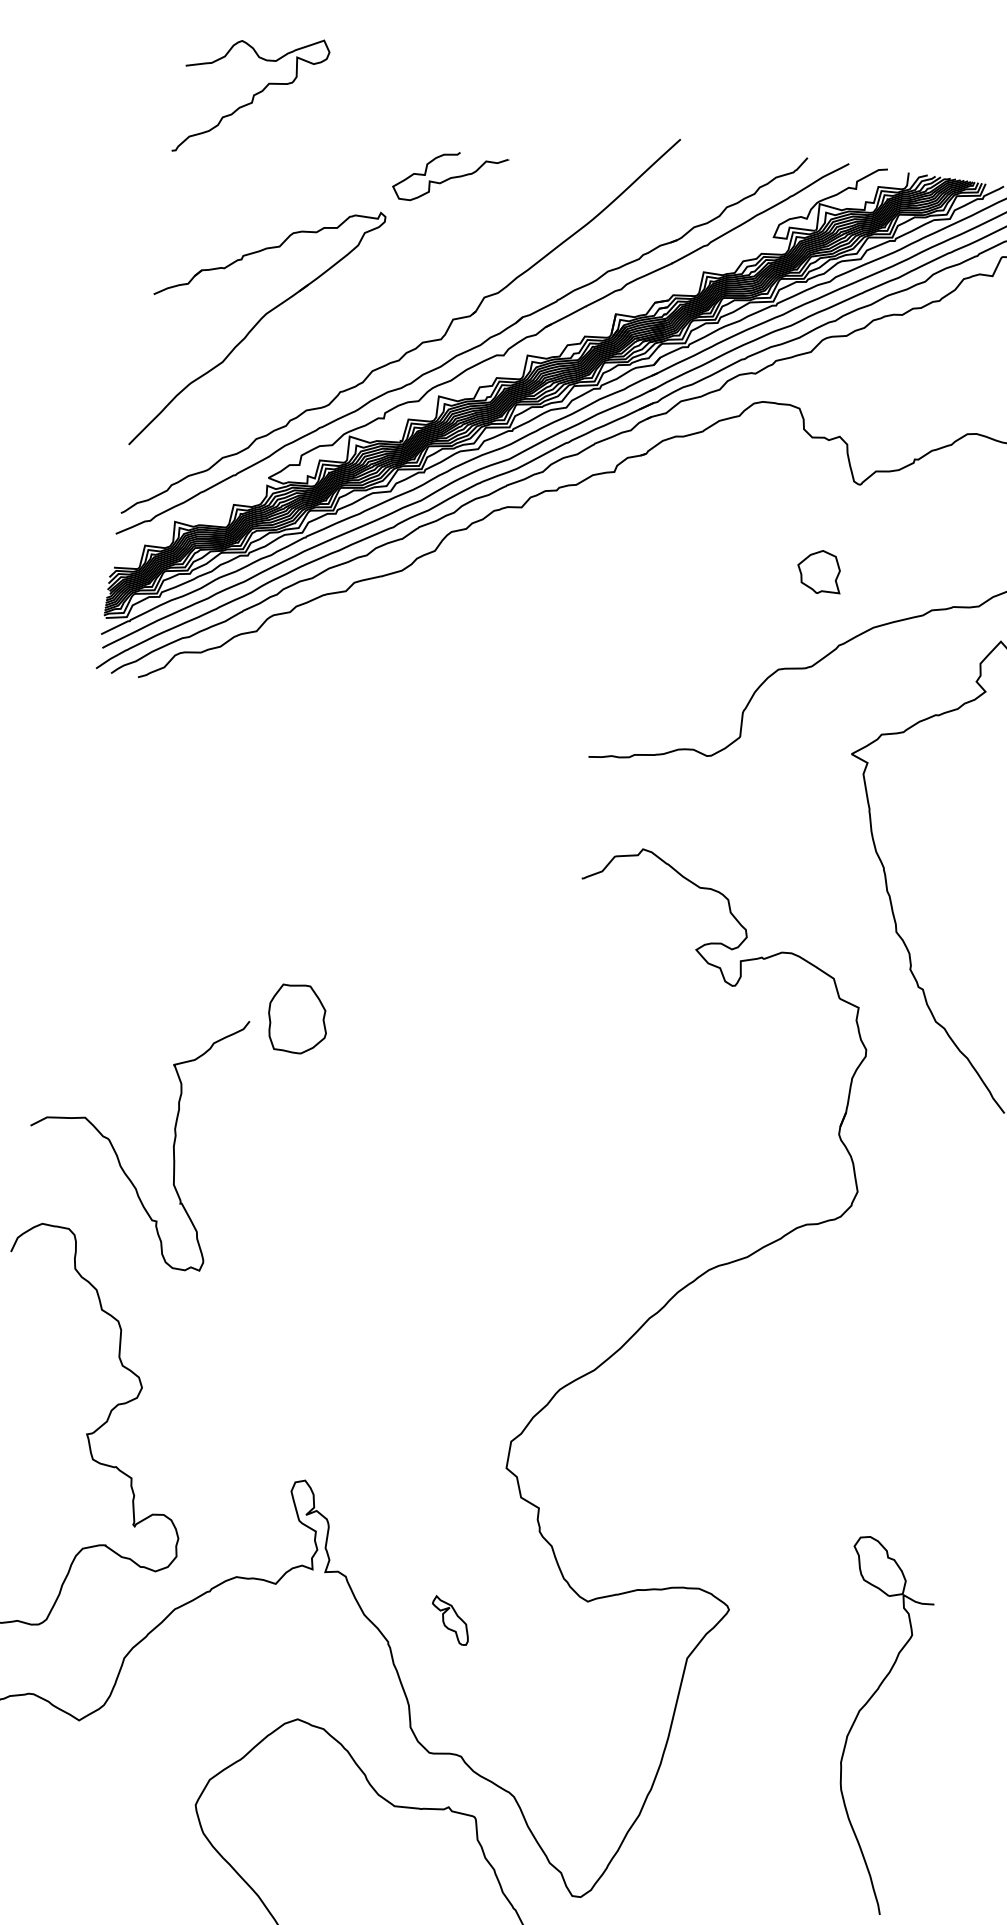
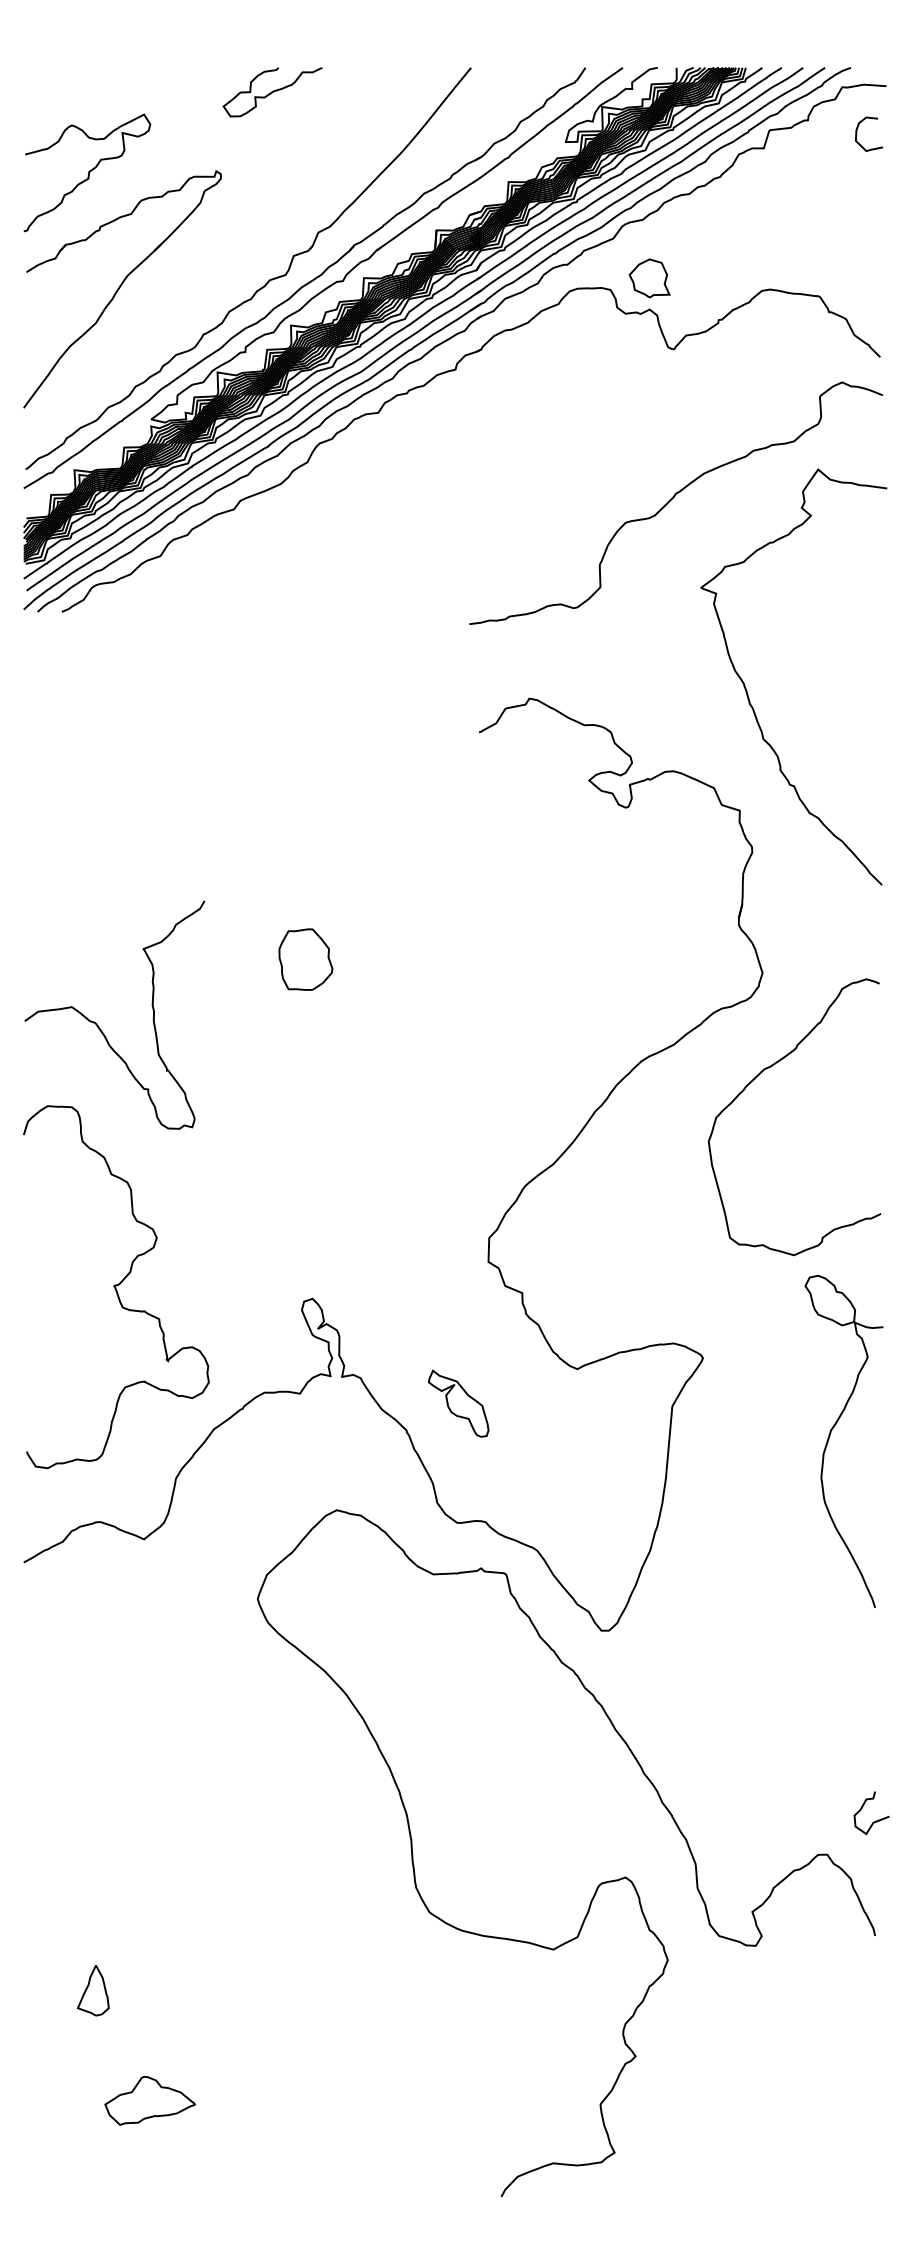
curve: (253, 95) -> (88, 172), moved
curve: (449, 178) -> (272, 92), moved
part: (819, 572) -> (649, 278), moved
part: (297, 1018) -> (305, 959), moved
curve: (833, 1307) -> (756, 1078), added
part: (450, 1620) -> (458, 1403), size x1.67

